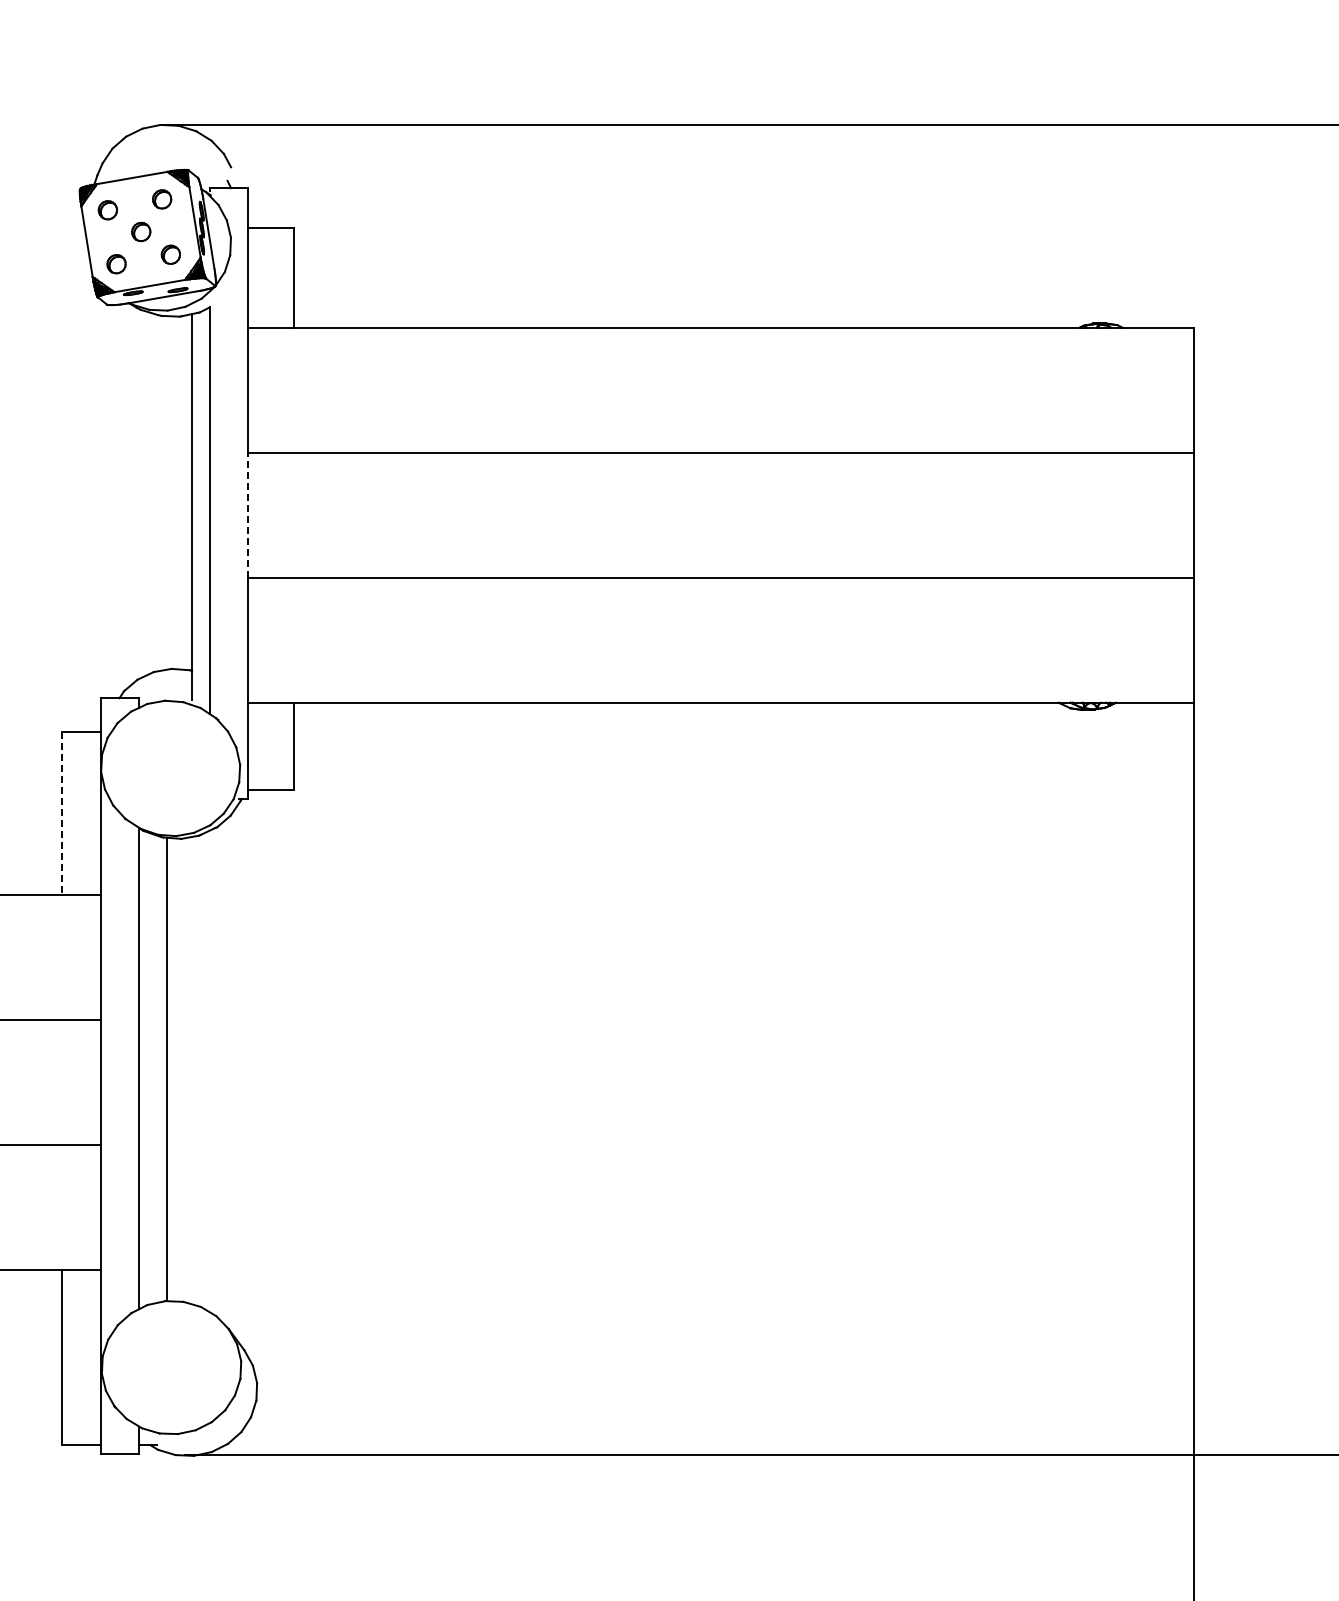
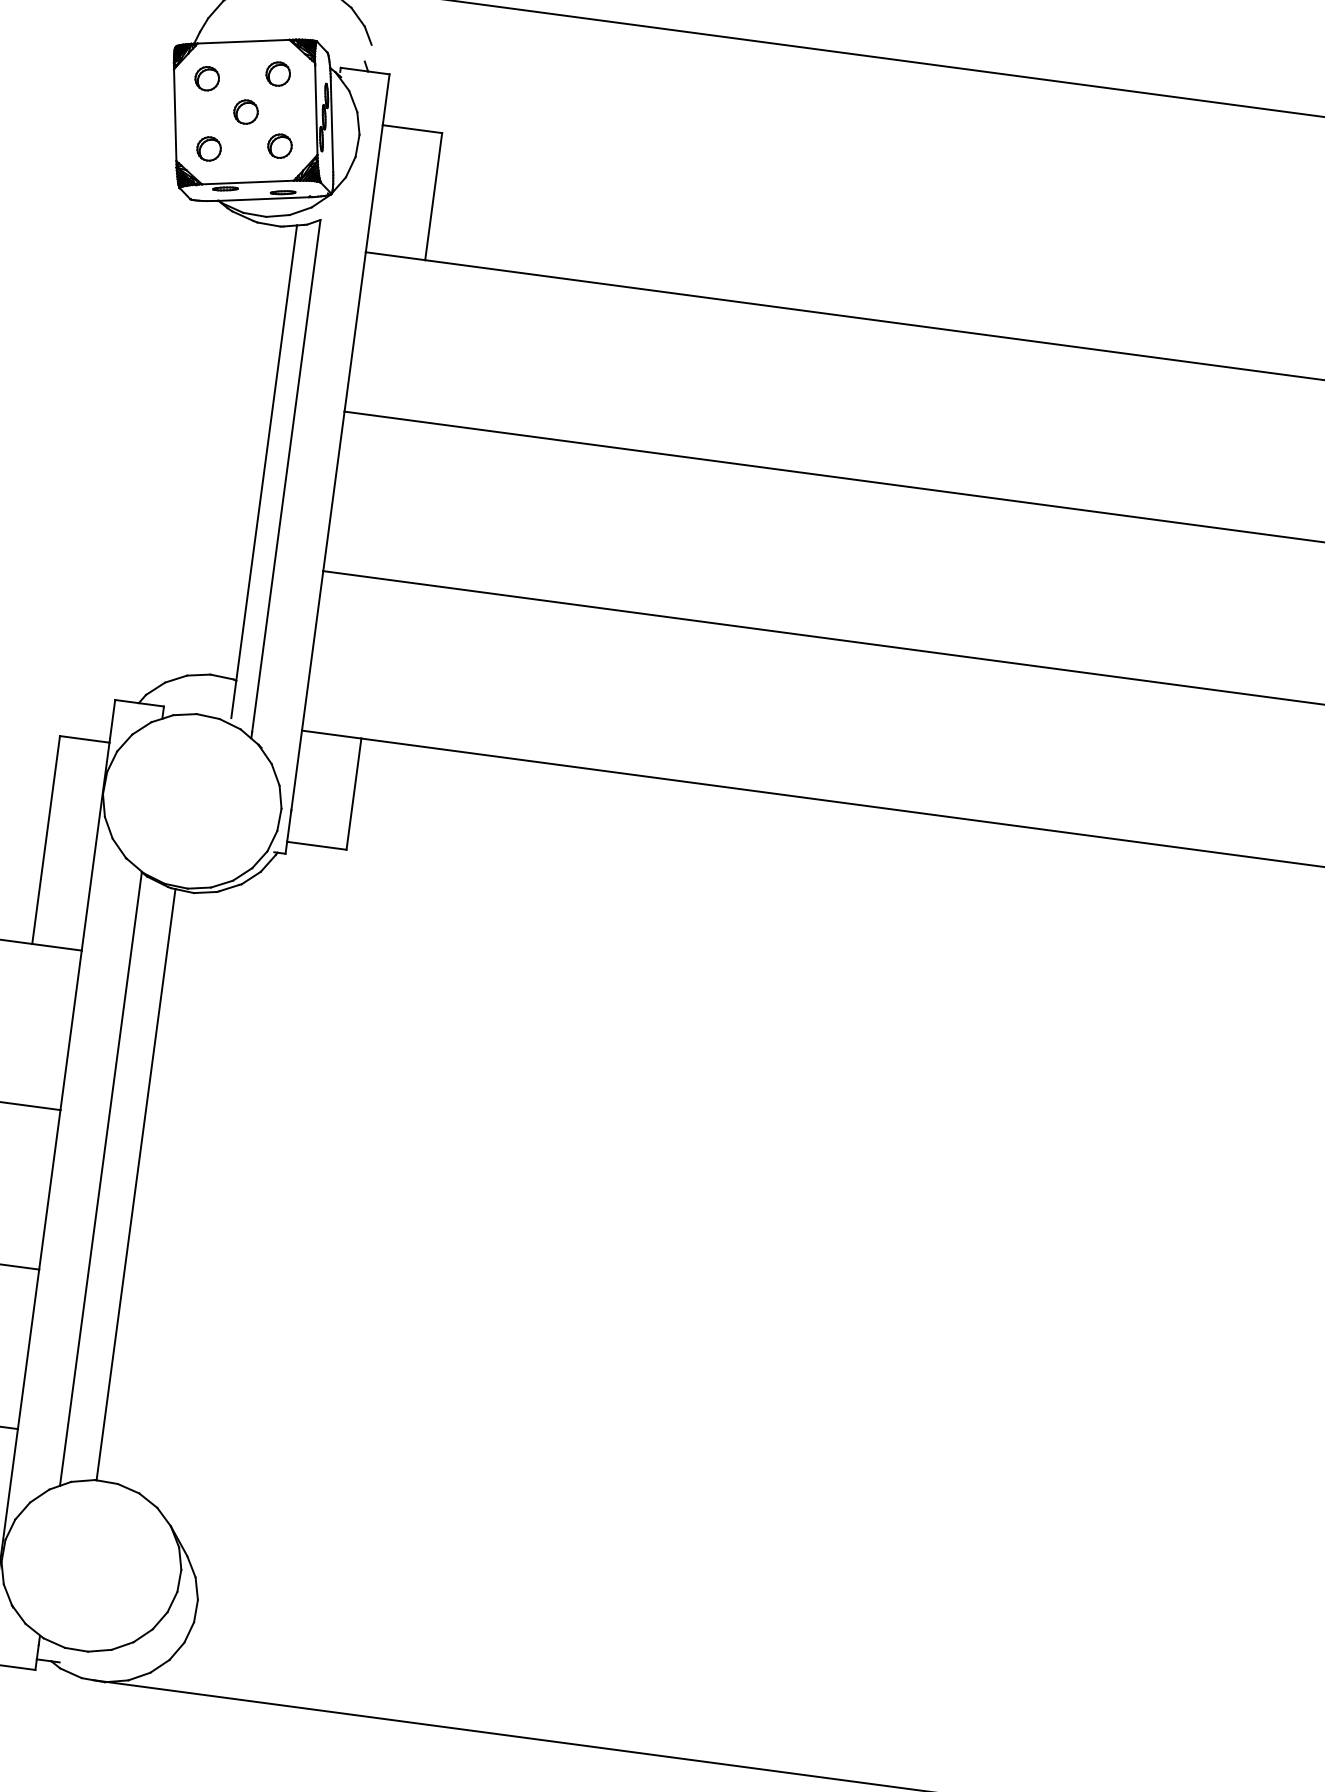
line: (247, 515) -> (333, 491), dashed -> solid
line: (62, 813) -> (46, 840), dashed -> solid

